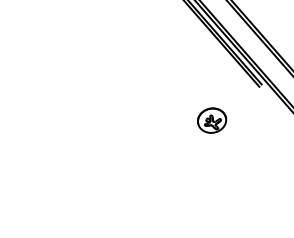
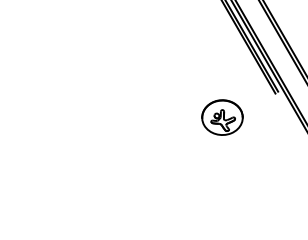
part: (212, 120) -> (222, 117), size x1.43

